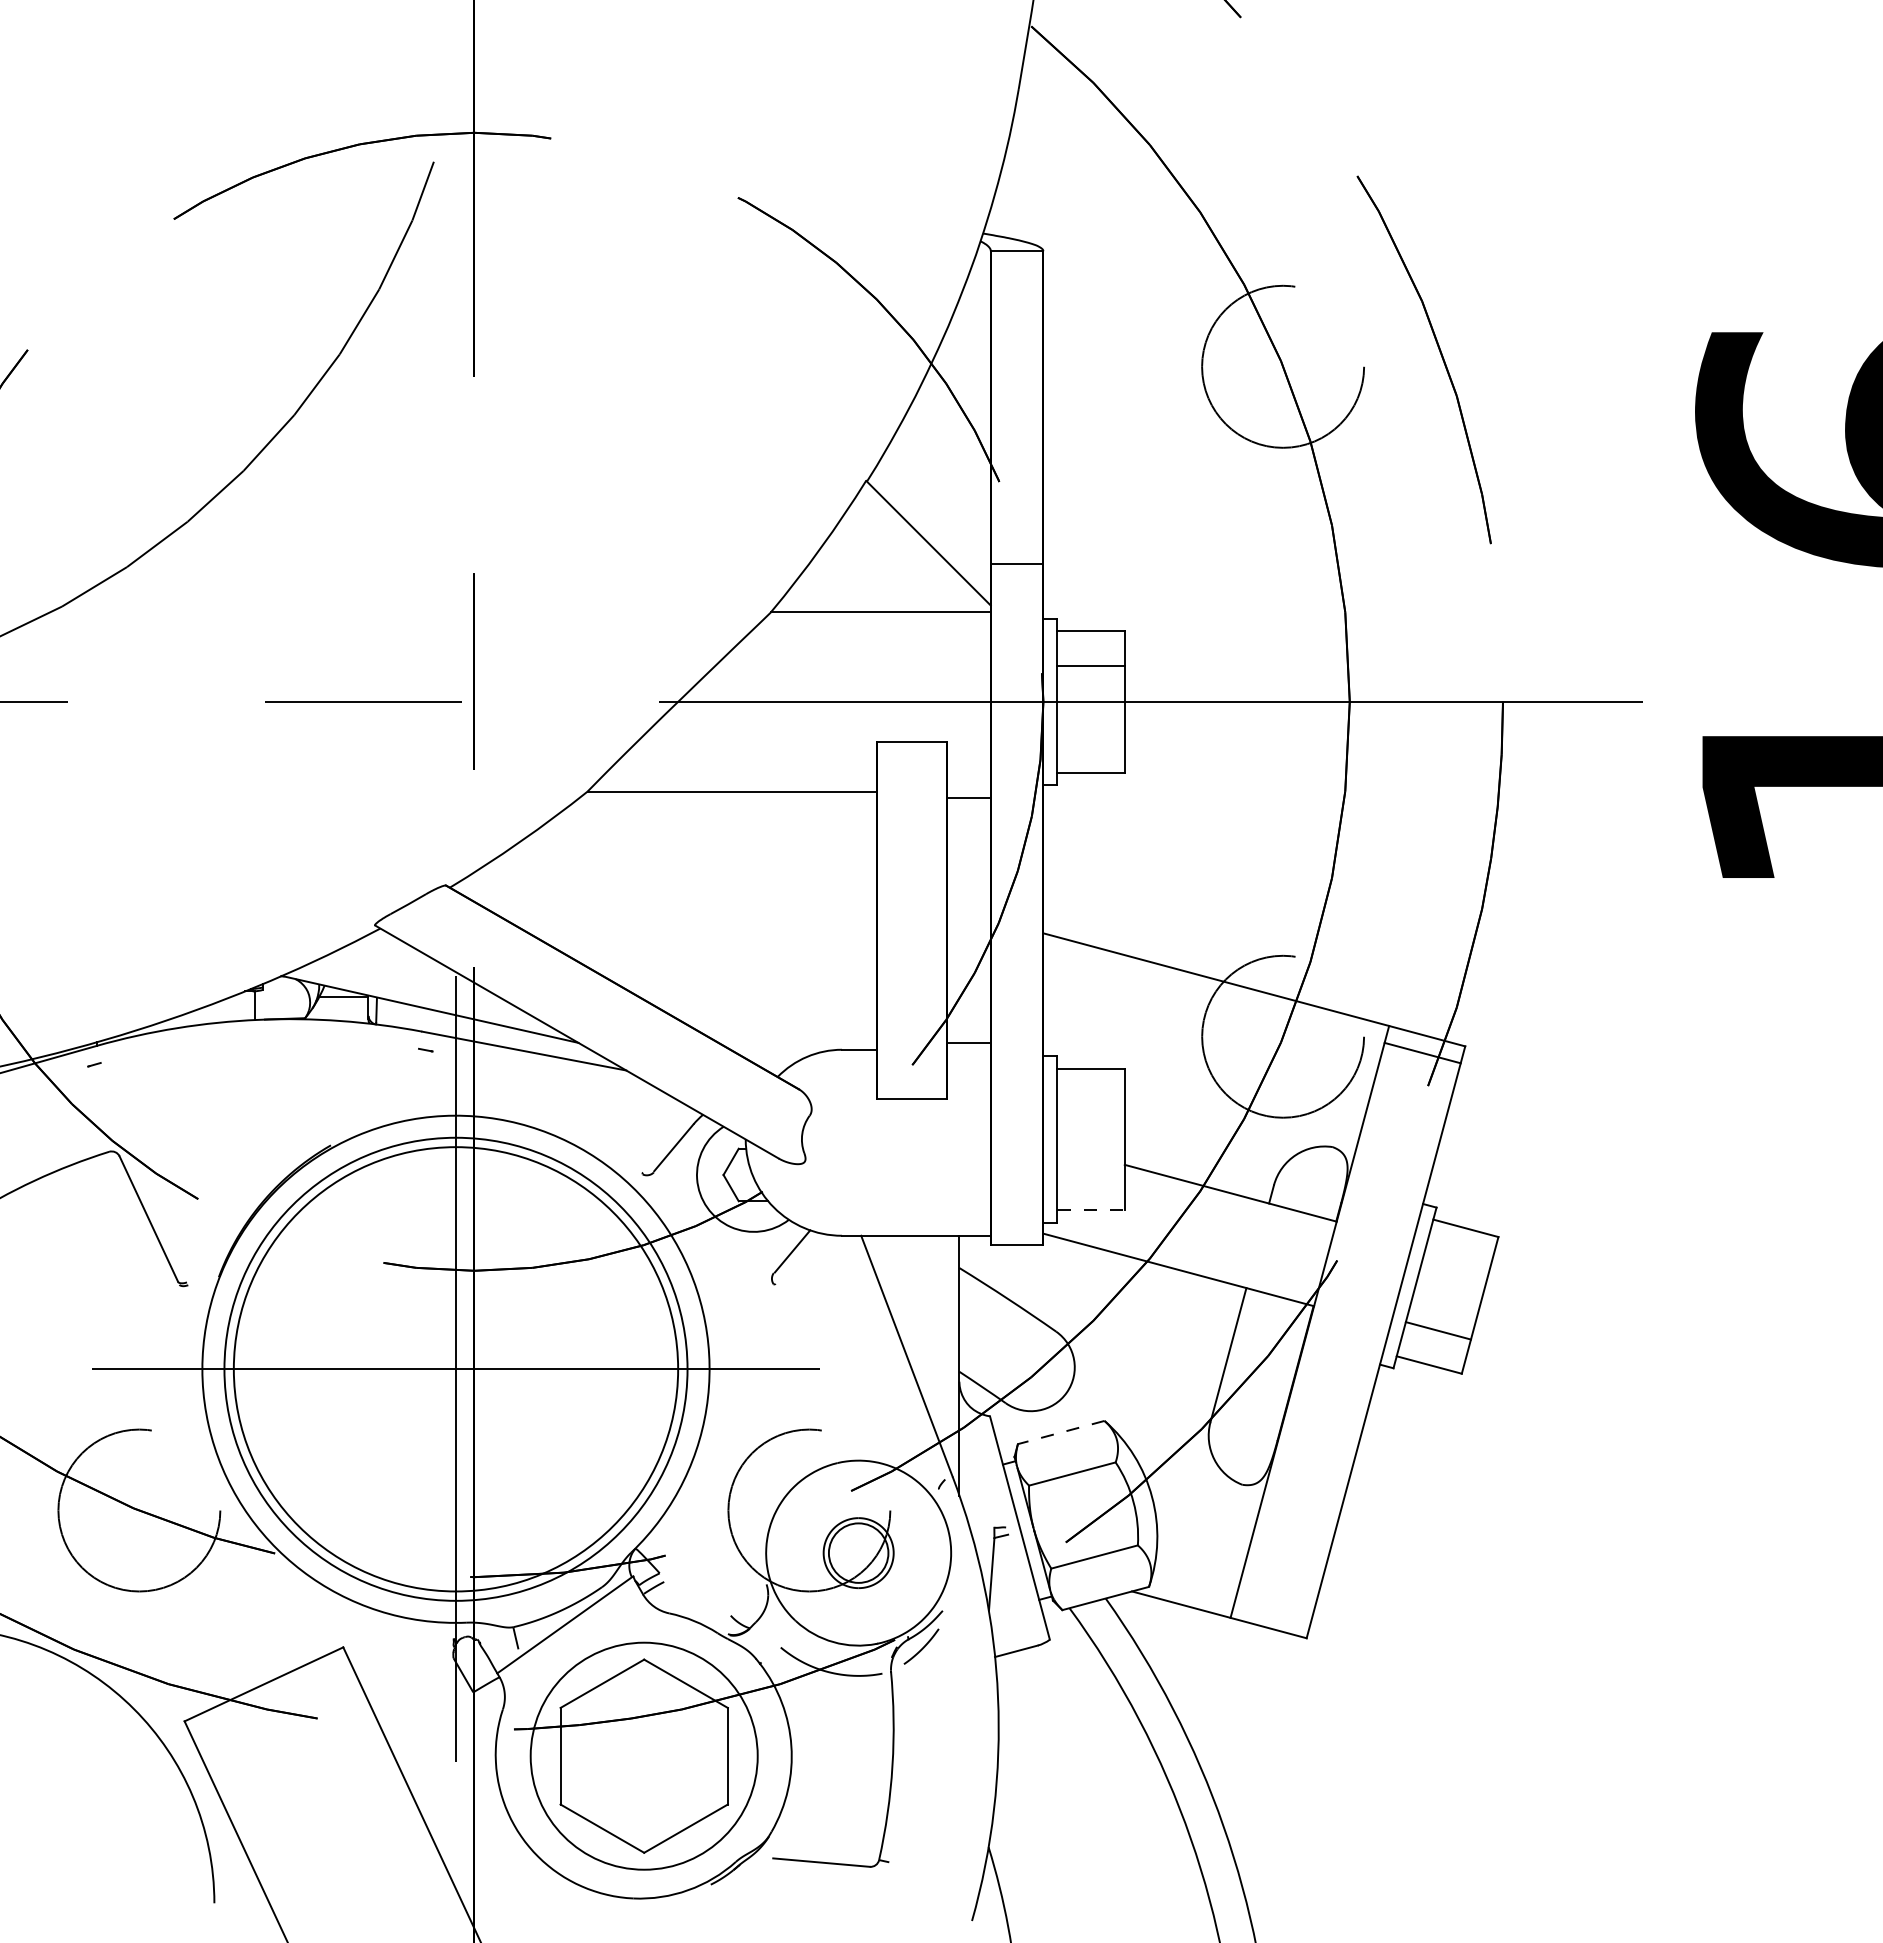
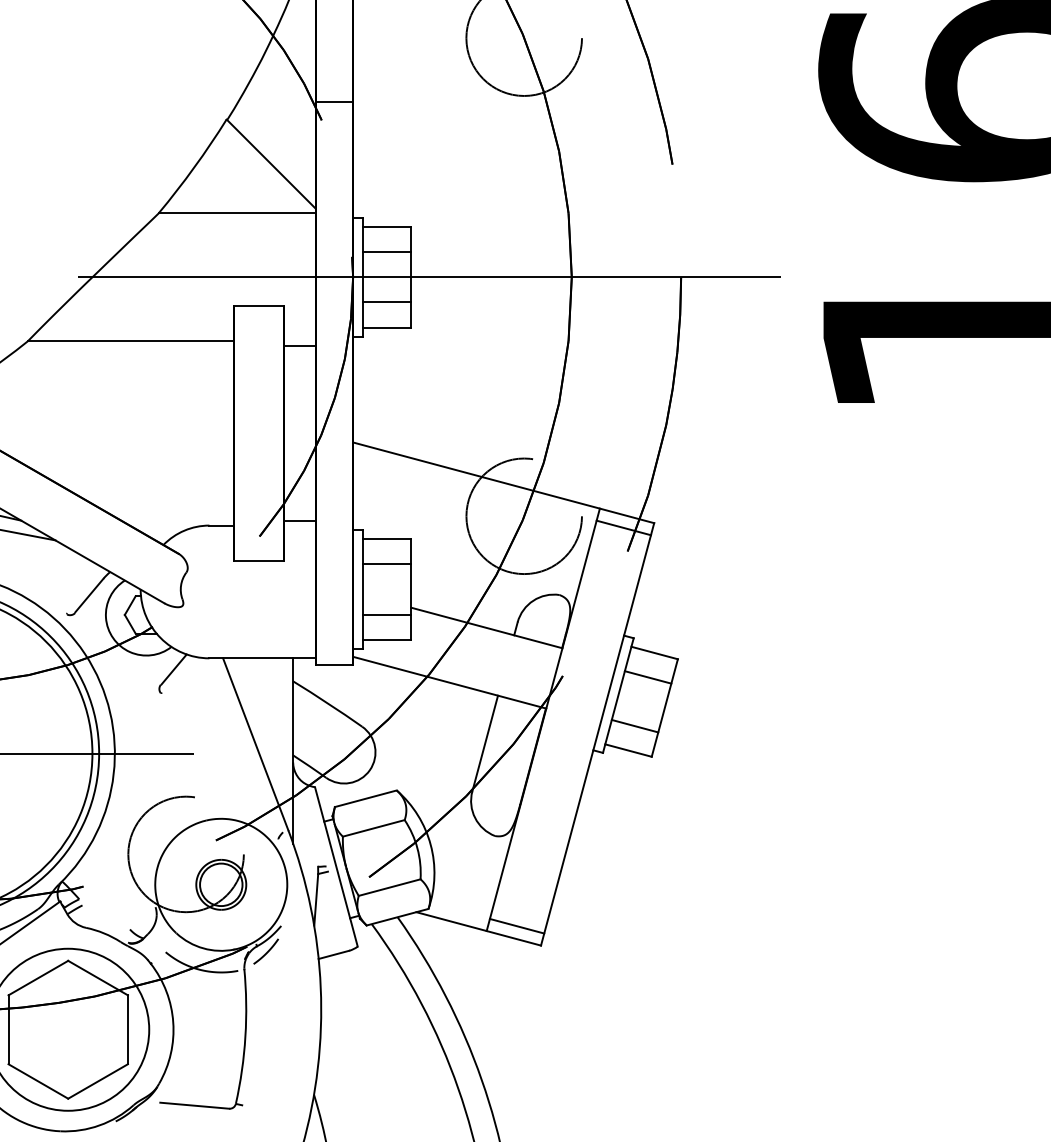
line: (1016, 563) -> (333, 102), moved
line: (1090, 737) -> (386, 302), added
line: (1090, 1104) -> (386, 564), added
line: (1090, 1174) -> (386, 614), added
line: (1091, 1210) -> (387, 640), dashed -> solid
line: (1456, 1262) -> (647, 677), added
line: (1061, 1432) -> (366, 798), dashed -> solid
line: (1273, 1610) -> (517, 925), added

